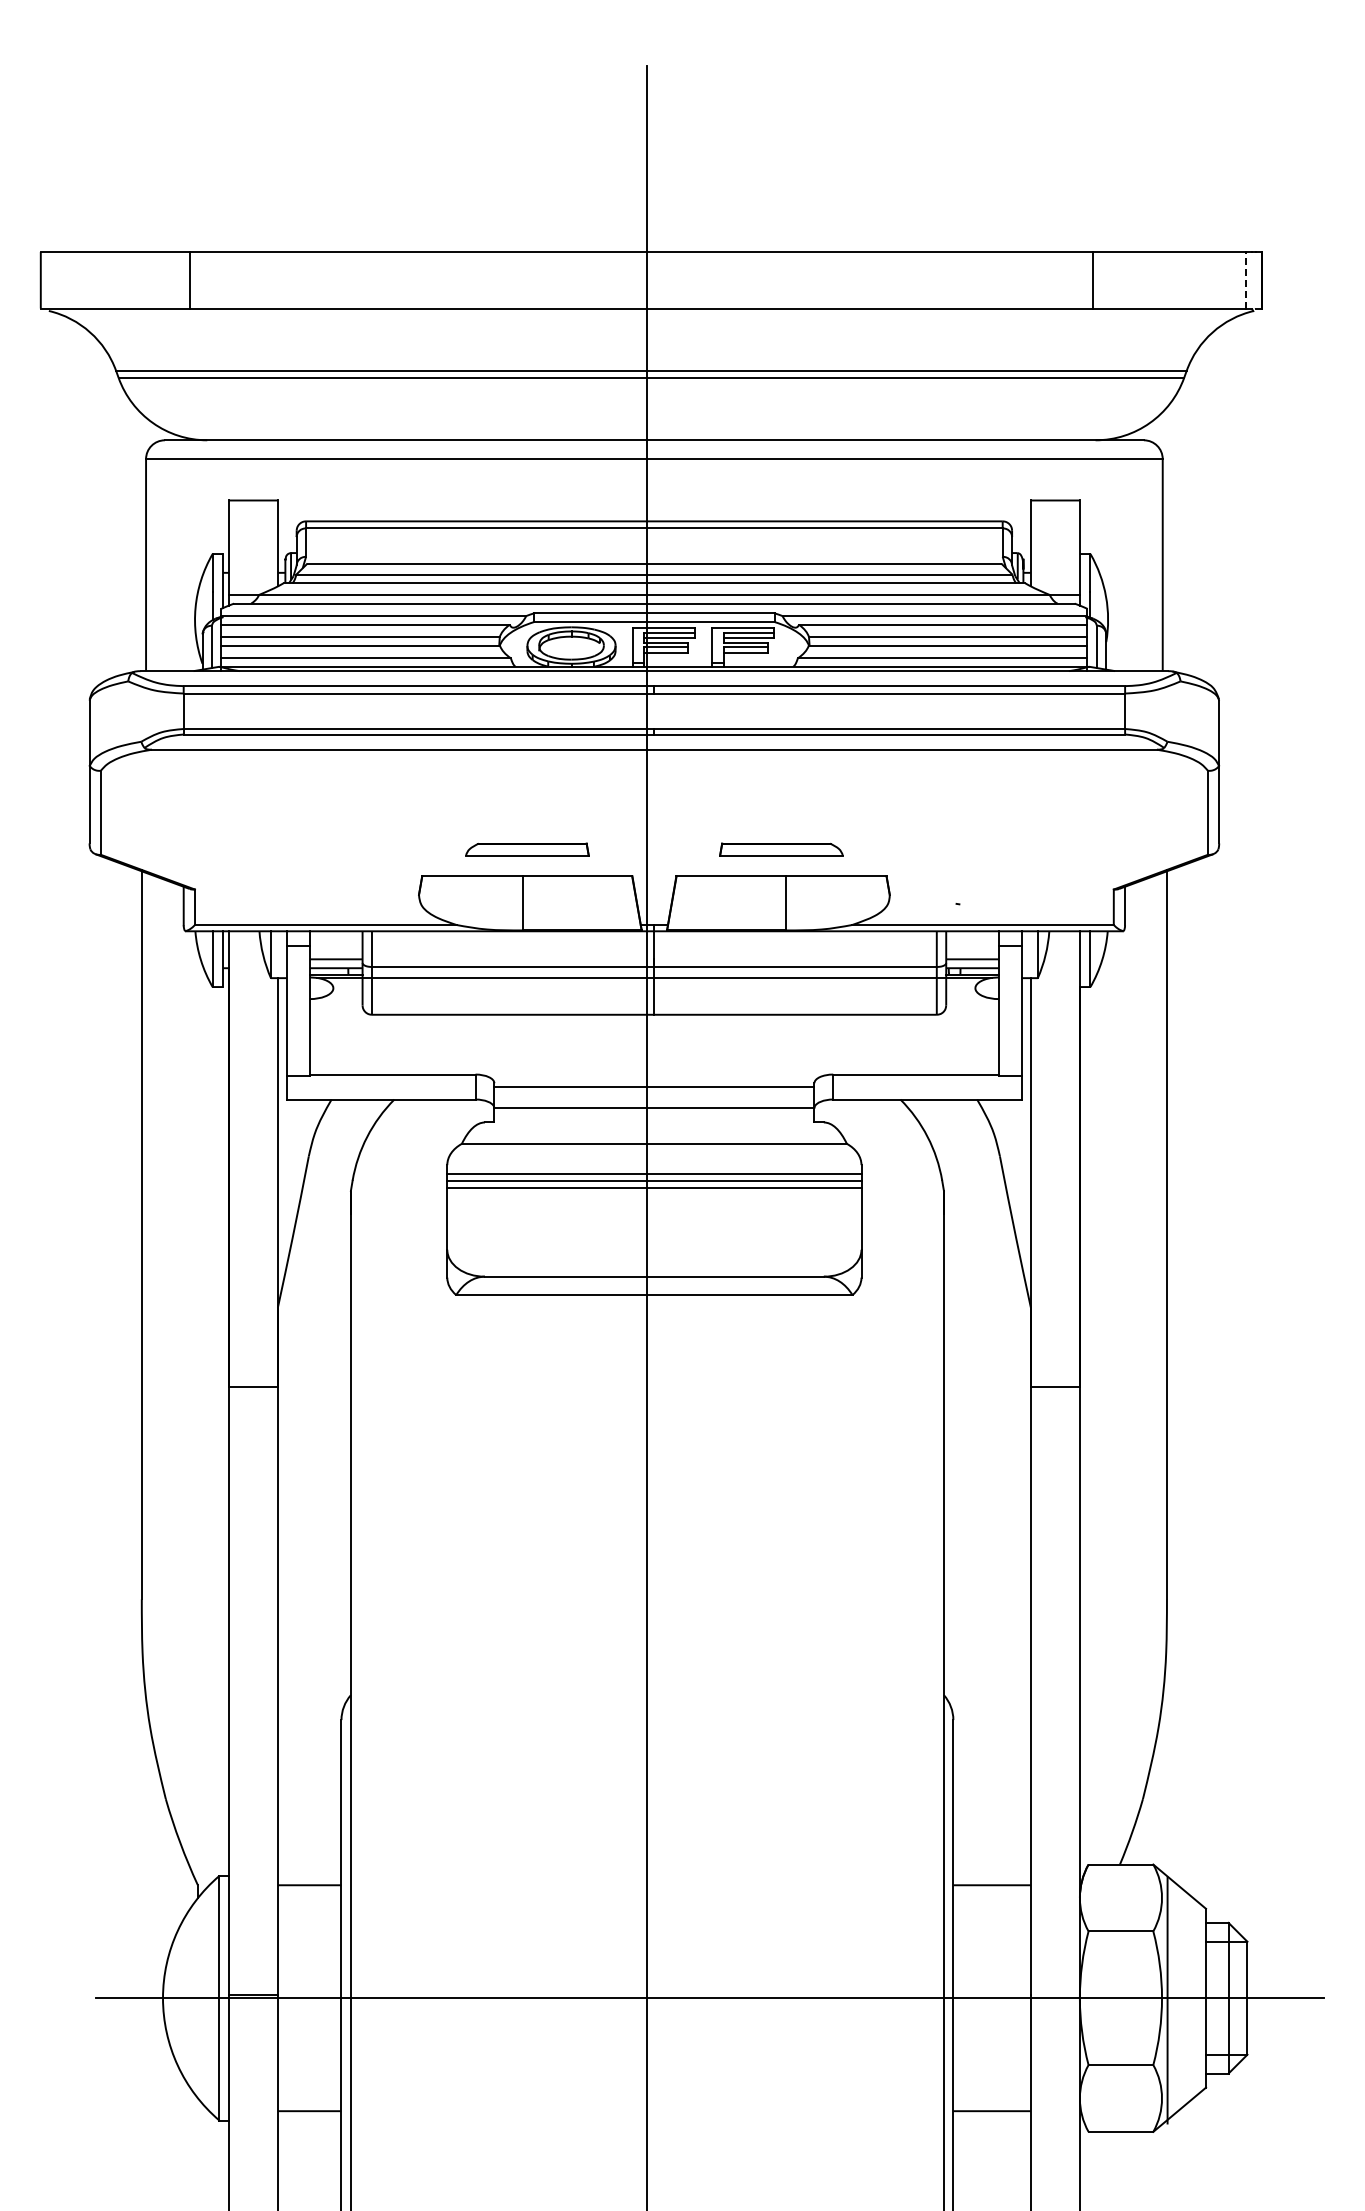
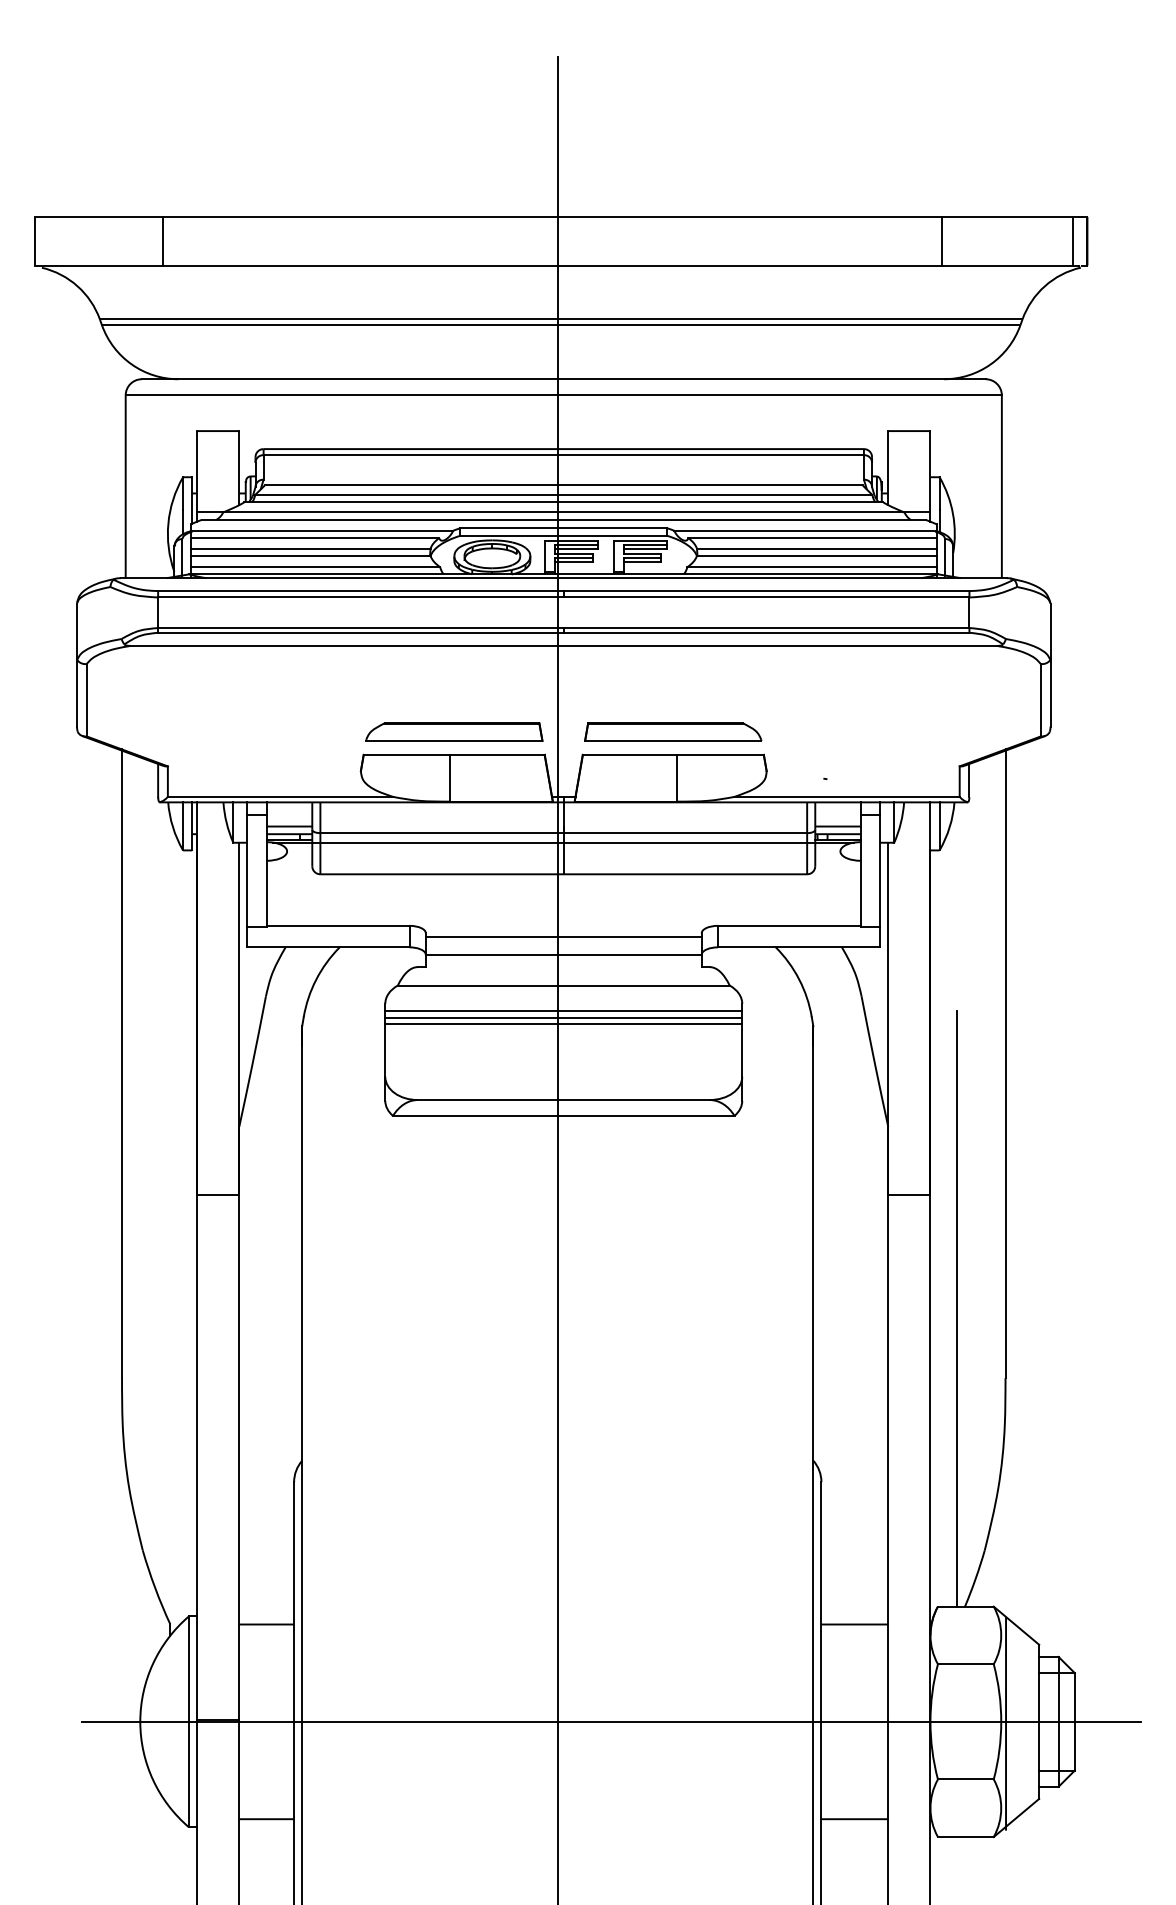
line: (1245, 279) -> (1073, 240), dashed -> solid
part: (527, 849) -> (454, 731), size x1.67
part: (781, 849) -> (673, 731), size x1.67
line: (1111, 1518) -> (957, 1308), added

